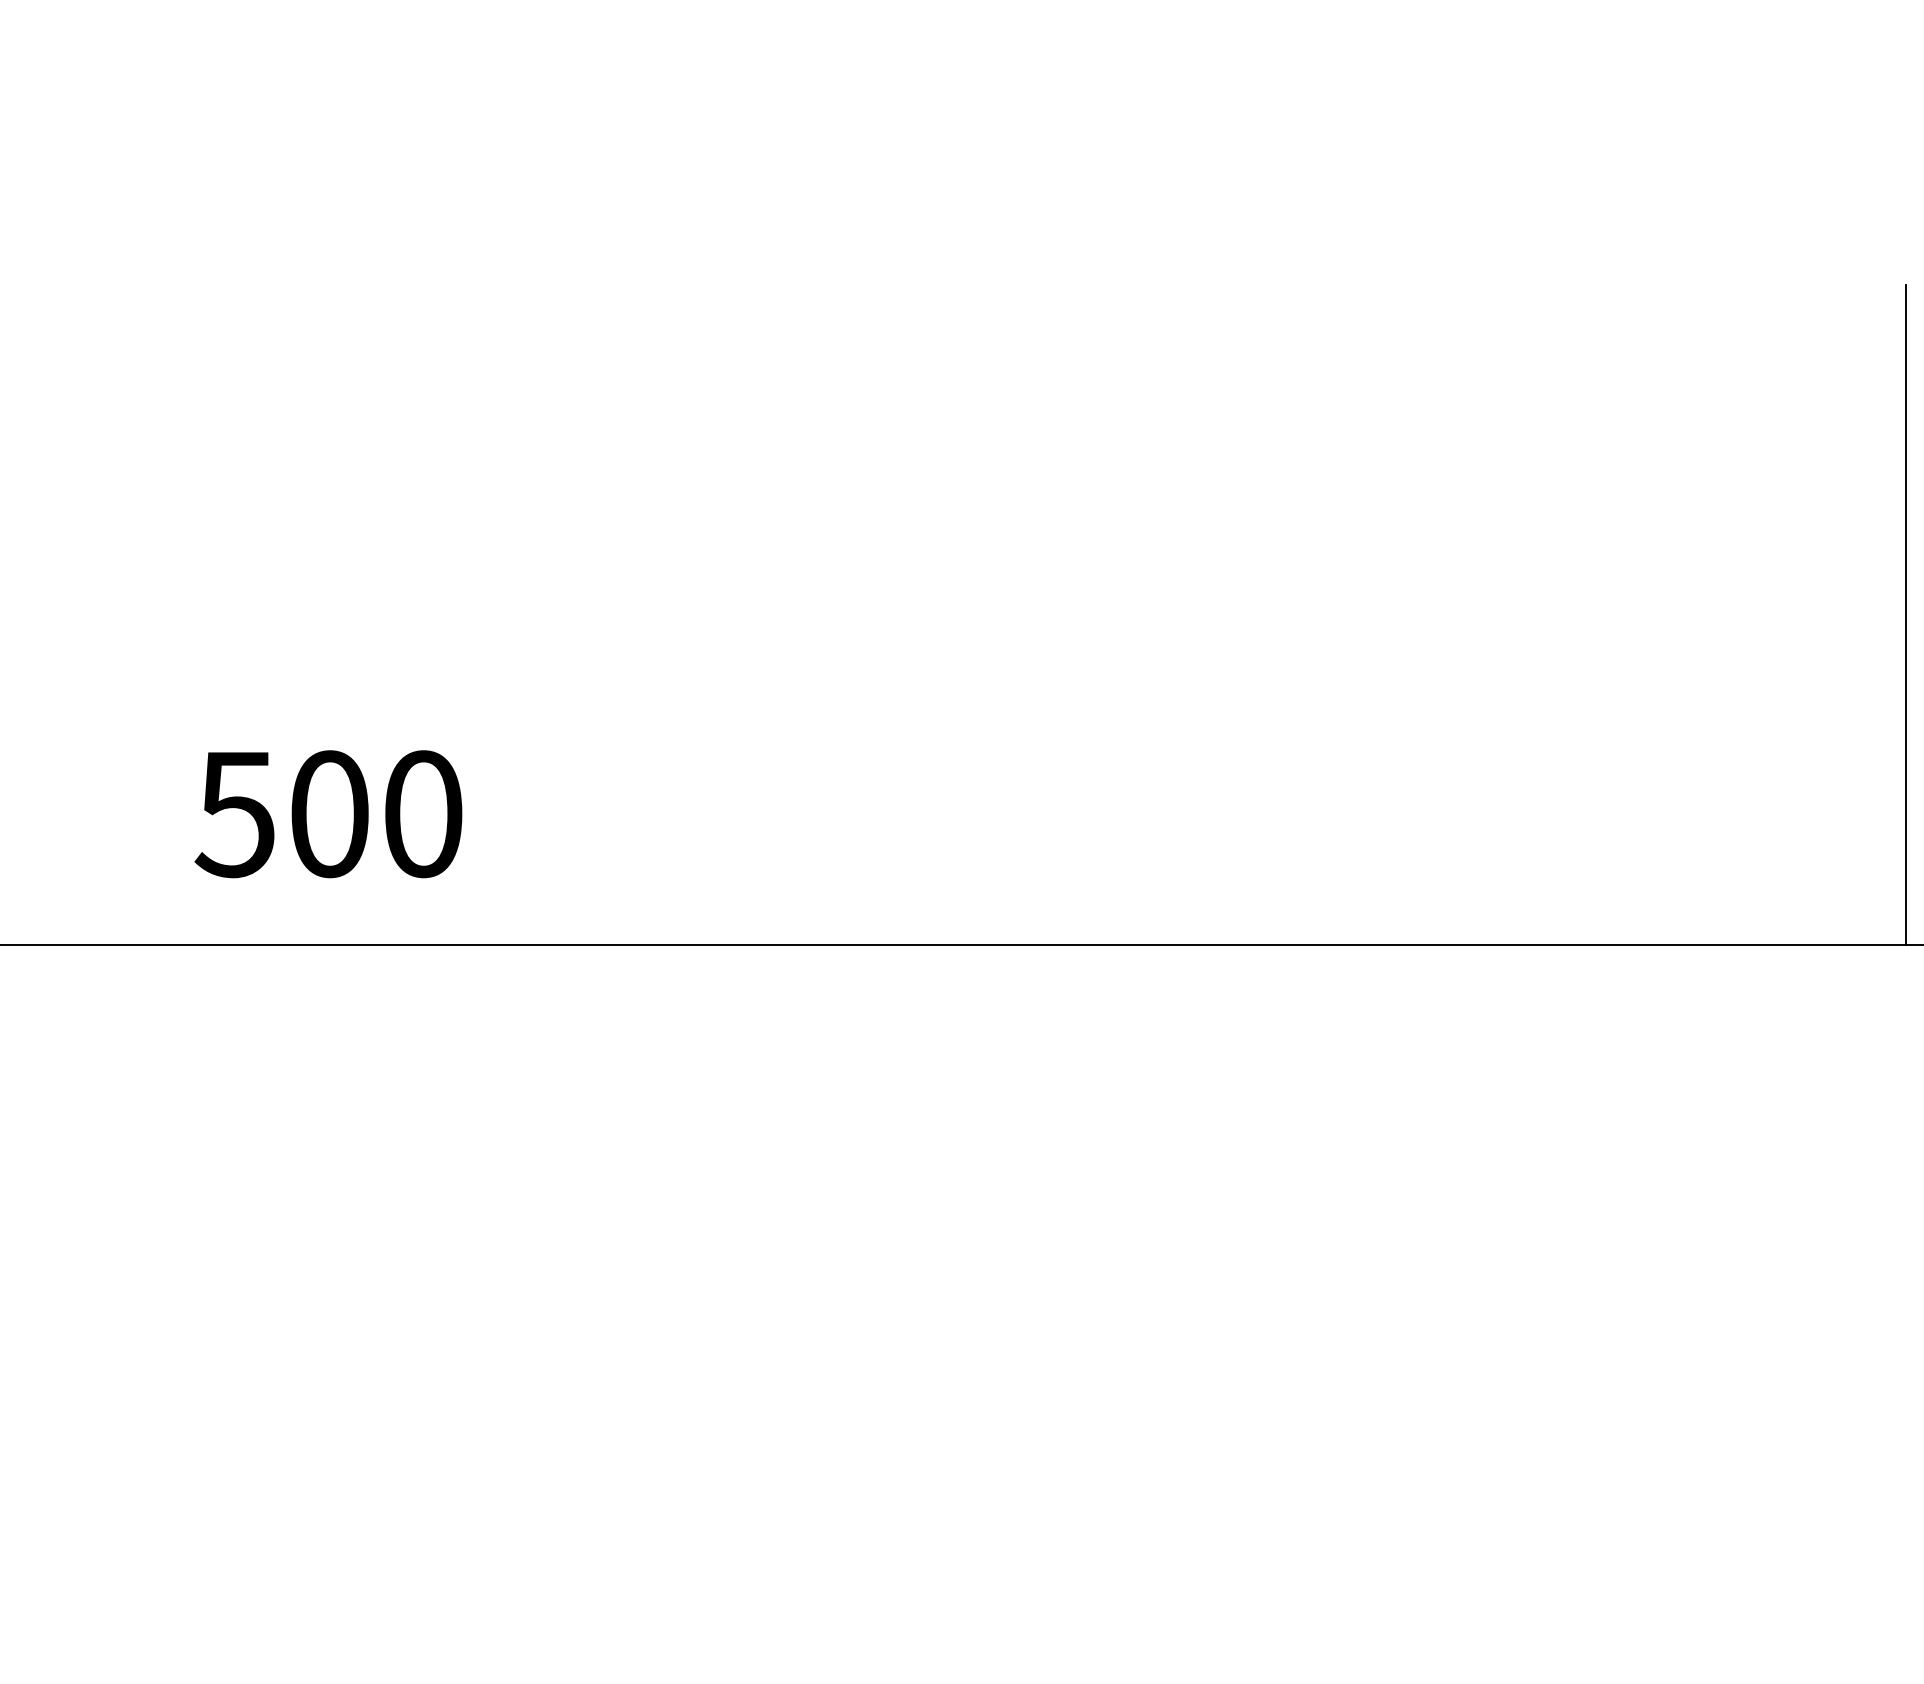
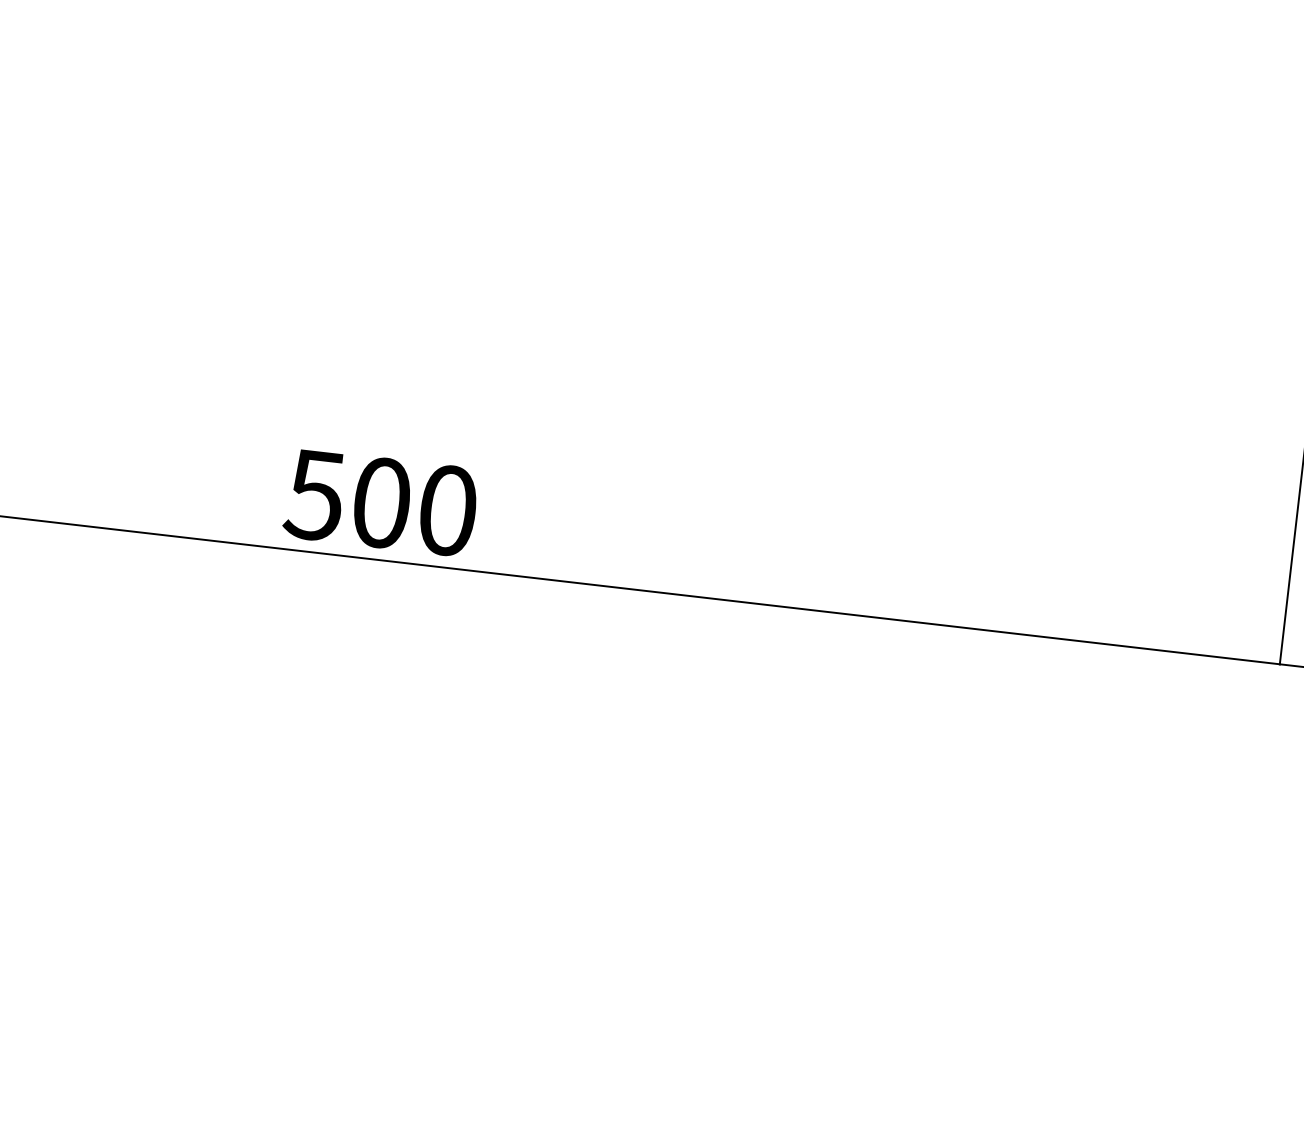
text: (328, 814) -> (380, 503), moved

